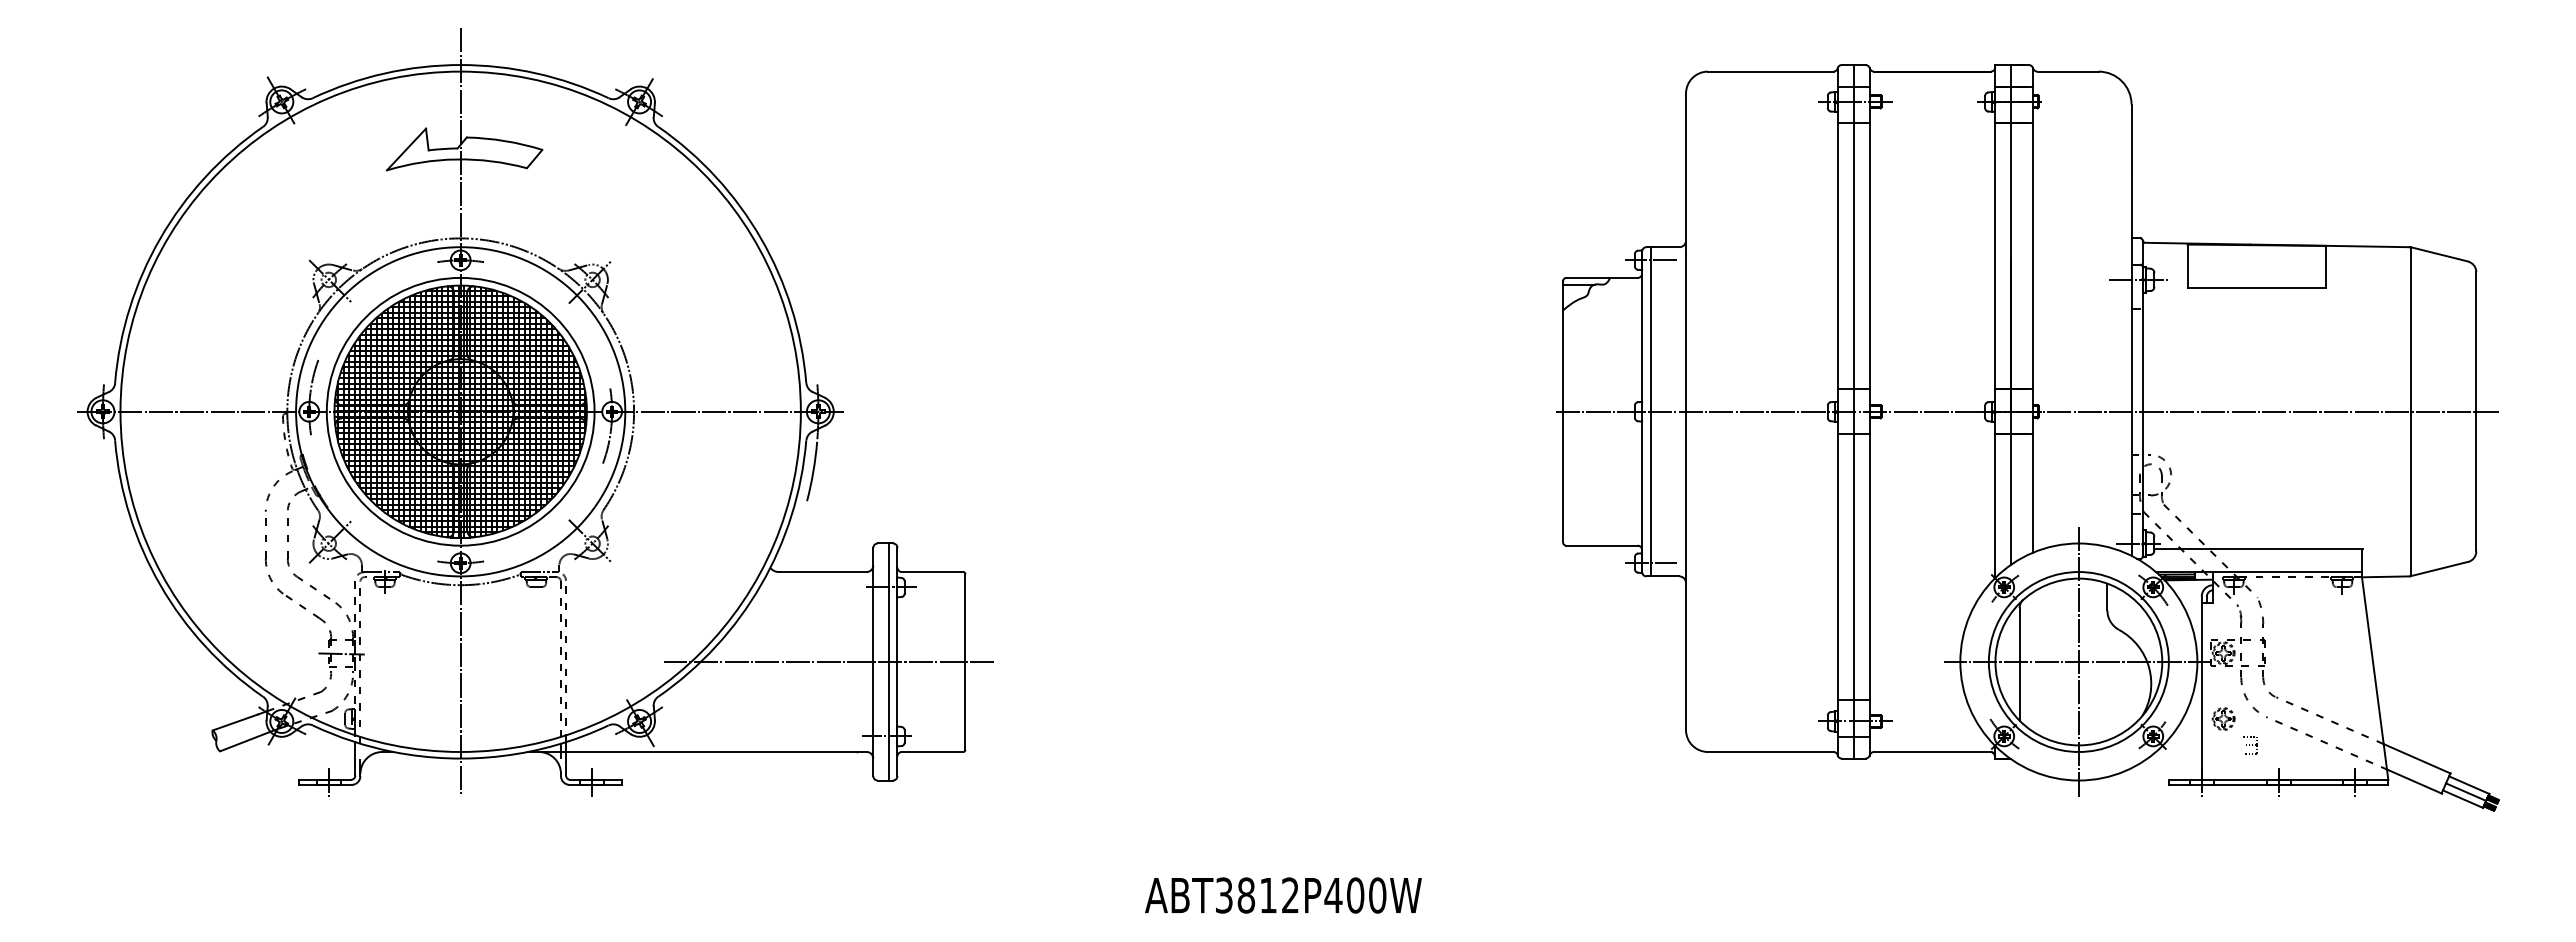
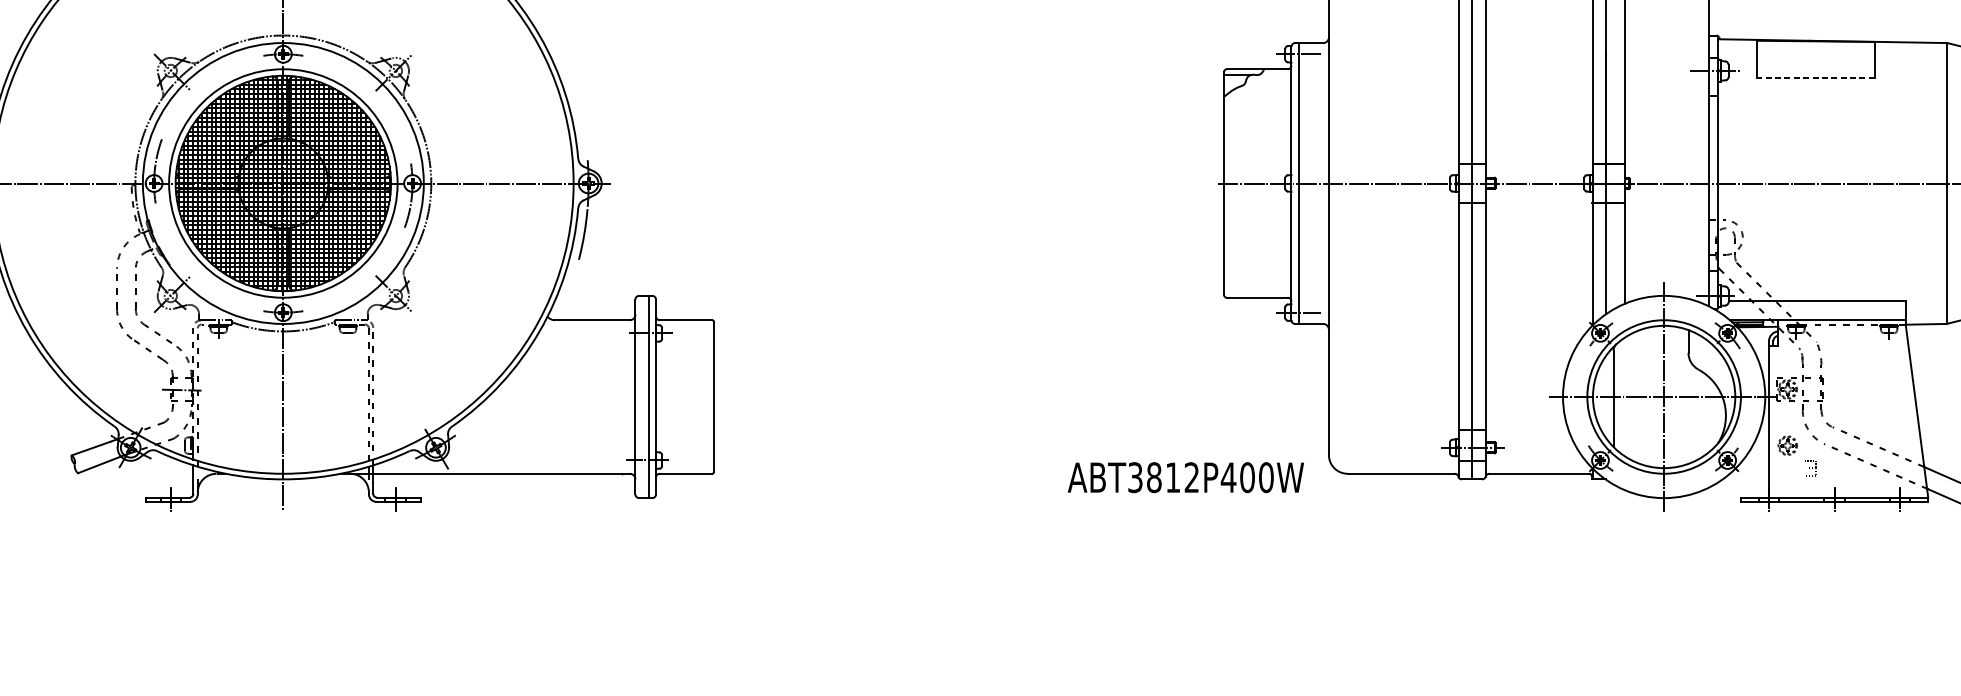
line: (2256, 288) -> (1815, 78), solid -> dashed
line: (828, 662) -> (597, 397), removed
text: (1283, 895) -> (1185, 477), moved

